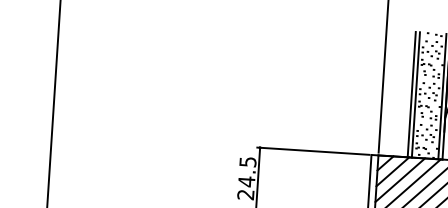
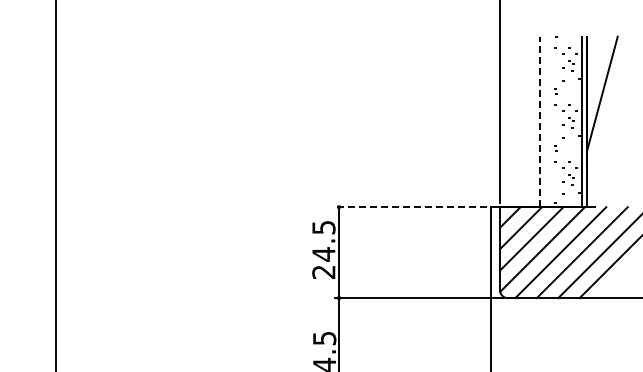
line: (411, 94) -> (539, 121), solid -> dashed
line: (415, 94) -> (545, 121), removed
line: (312, 151) -> (410, 207), solid -> dashed

